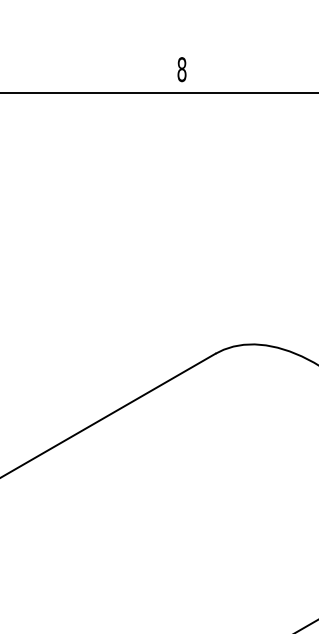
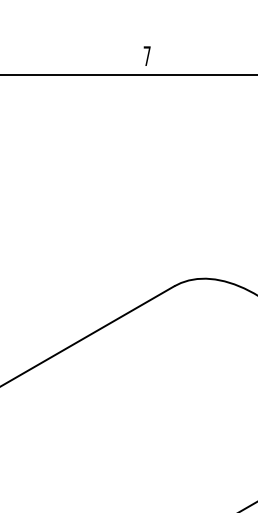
text: (181, 69) -> (146, 56), 8 -> 7

